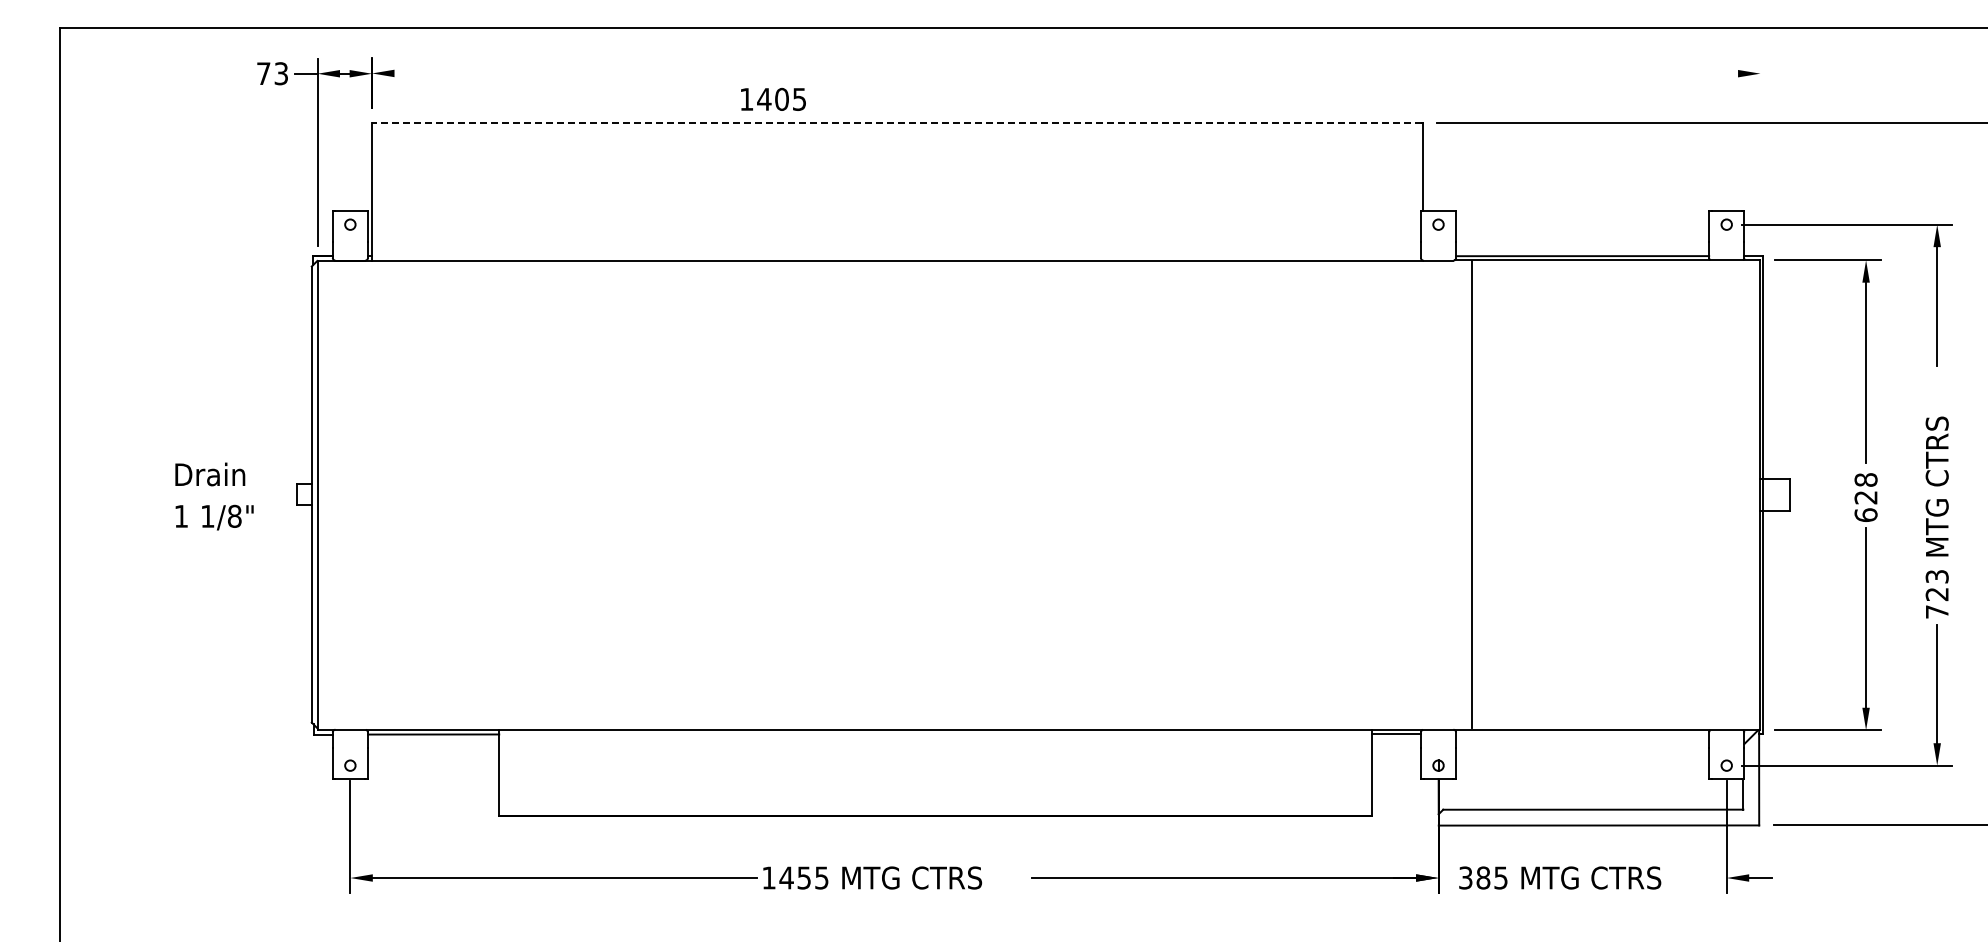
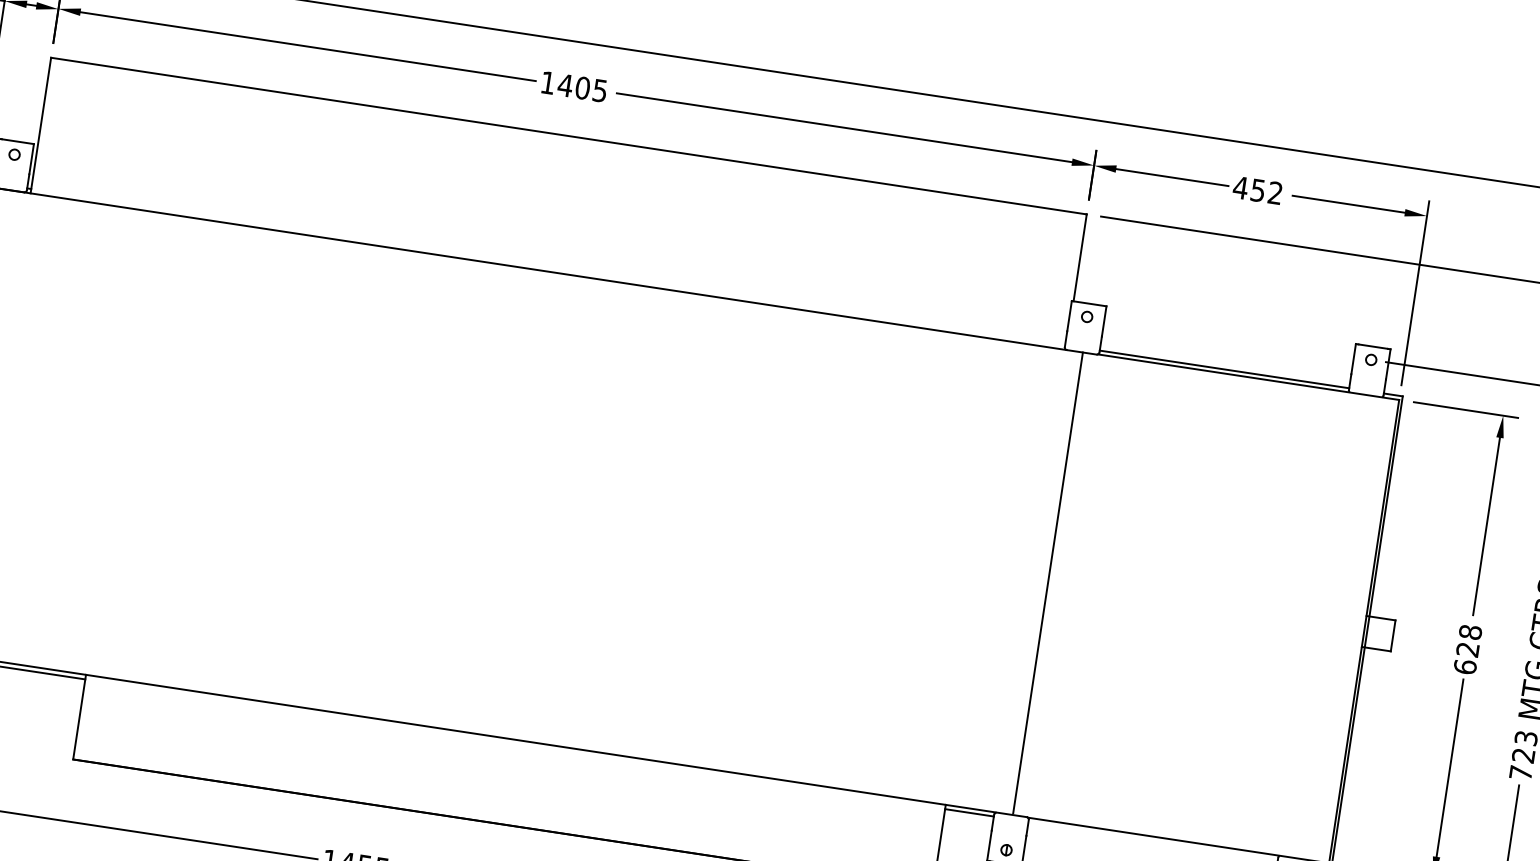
line: (625, 73) -> (308, 46), added
part: (1275, 73) -> (949, 143), added
line: (1681, 73) -> (1349, 204), added
text: (773, 98) -> (574, 85), moved
line: (896, 123) -> (567, 136), dashed -> solid
line: (1760, 151) -> (1415, 292), added
line: (1471, 494) -> (1047, 583), moved

